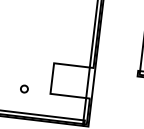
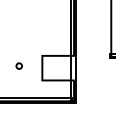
part: (23, 88) -> (18, 65), moved

